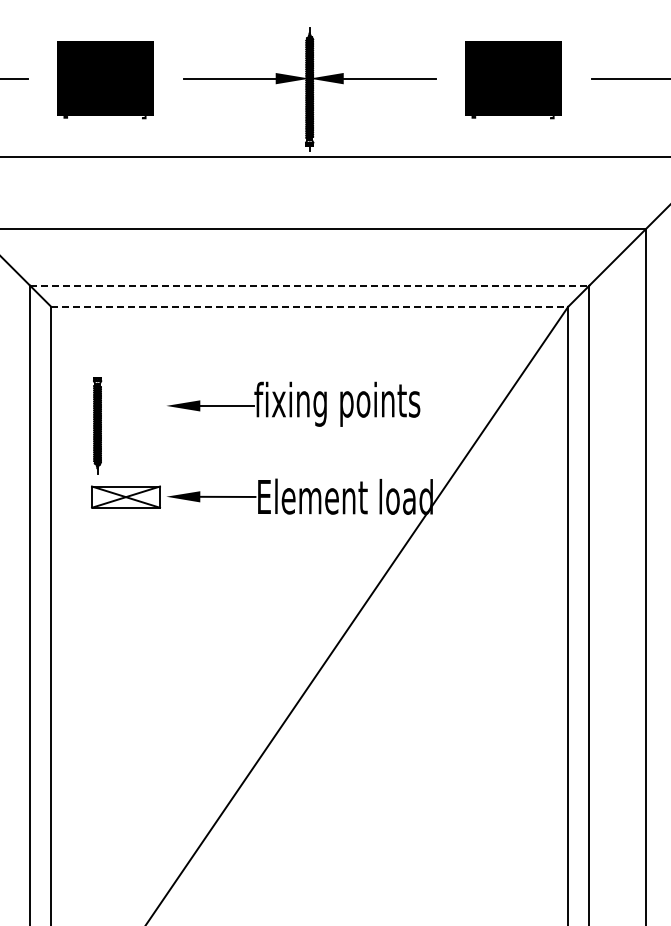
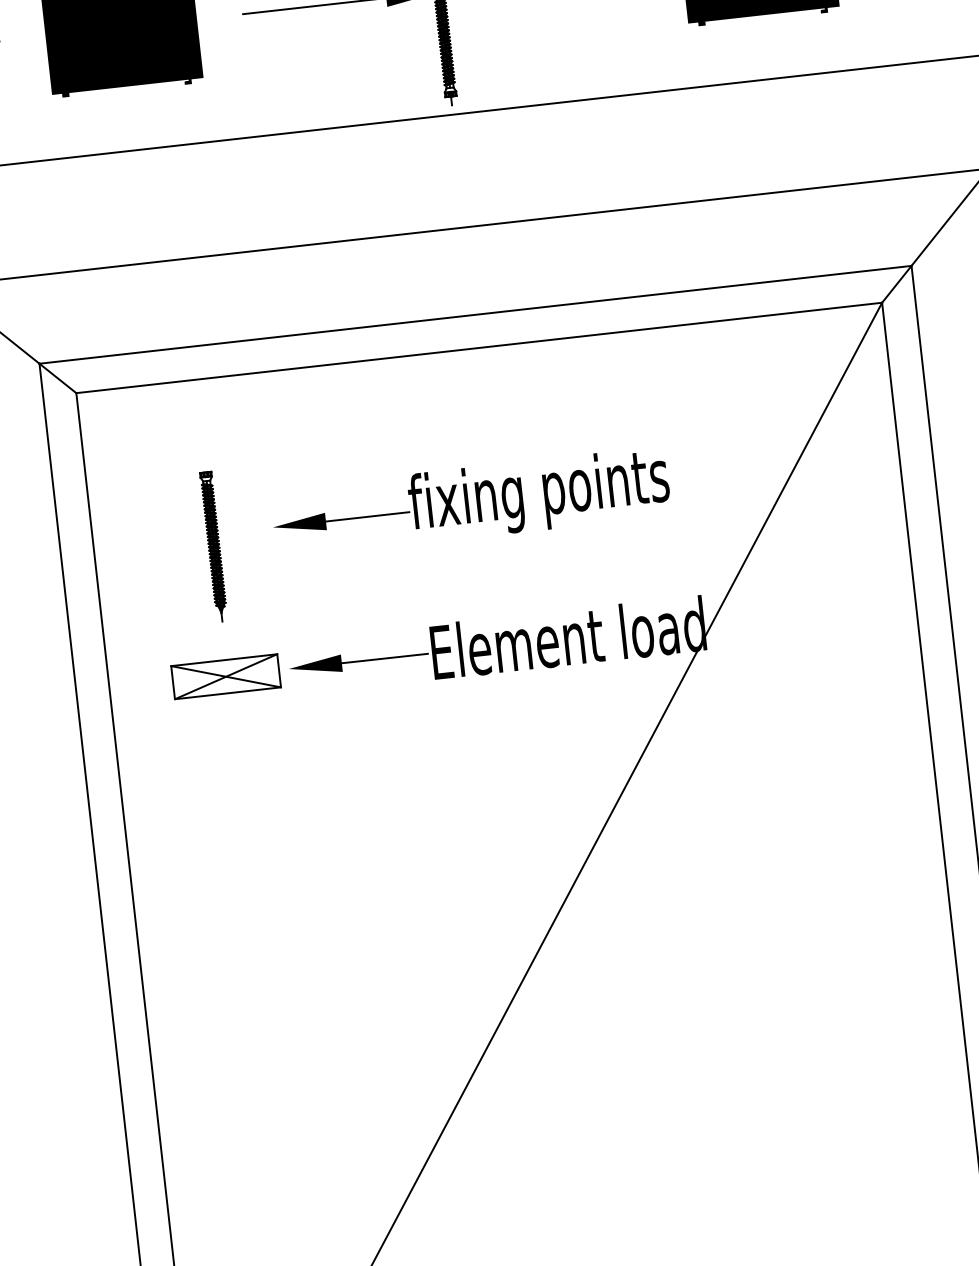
line: (309, 285) -> (475, 314), dashed -> solid
line: (310, 306) -> (480, 347), dashed -> solid
part: (97, 425) -> (213, 546), moved

